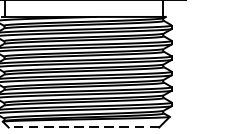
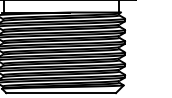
line: (84, 128) -> (61, 93), dashed -> solid

